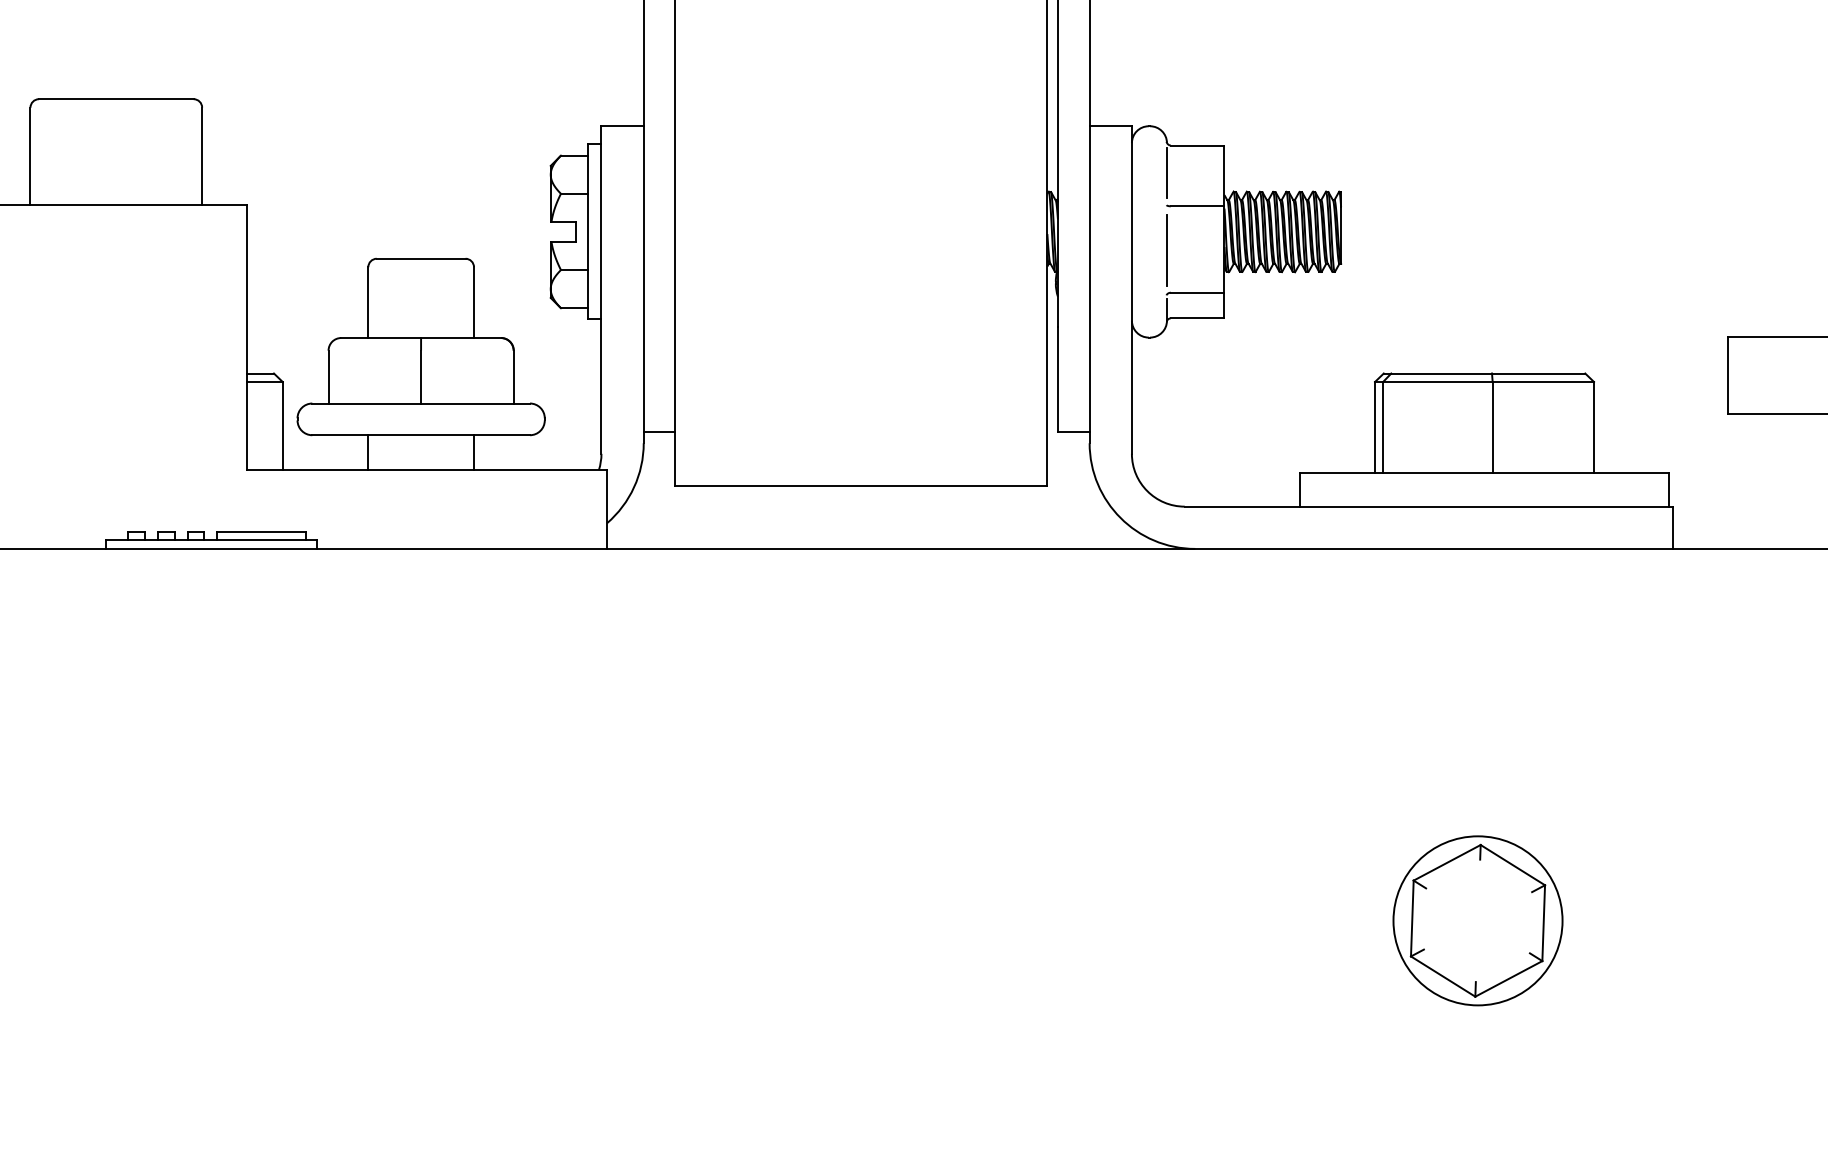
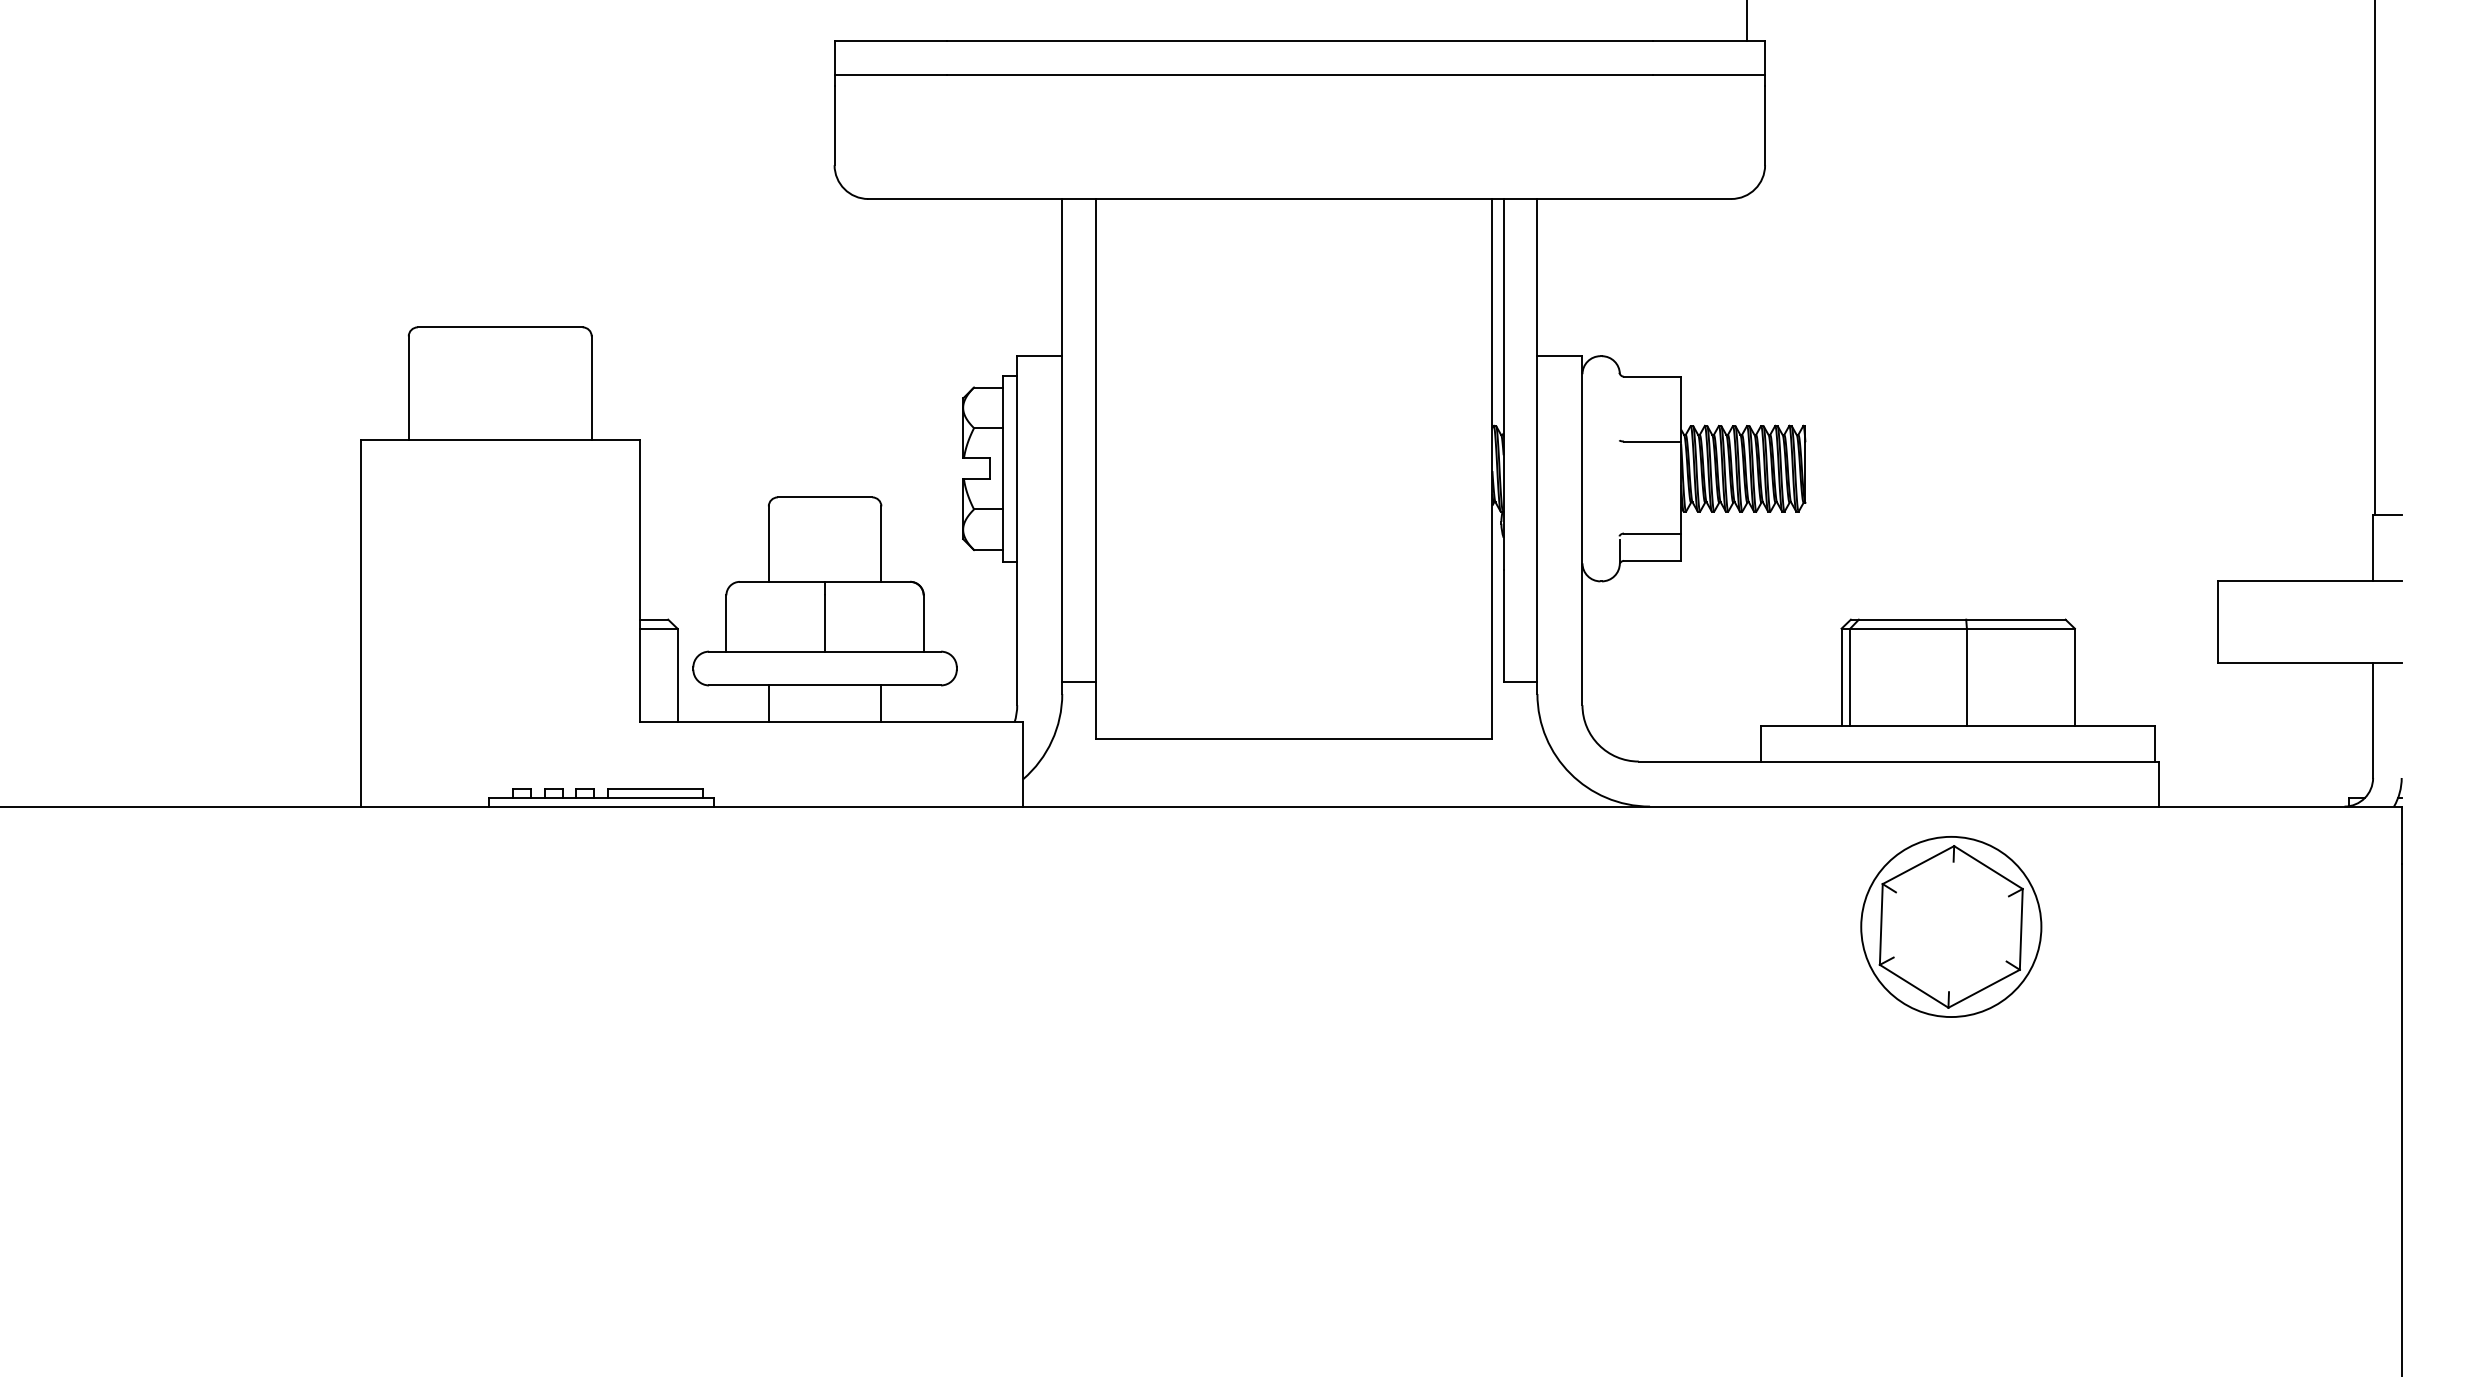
line: (1166, 172) -> (1619, 405), removed
line: (1166, 250) -> (1619, 488), removed
part: (1478, 920) -> (1951, 926), moved

